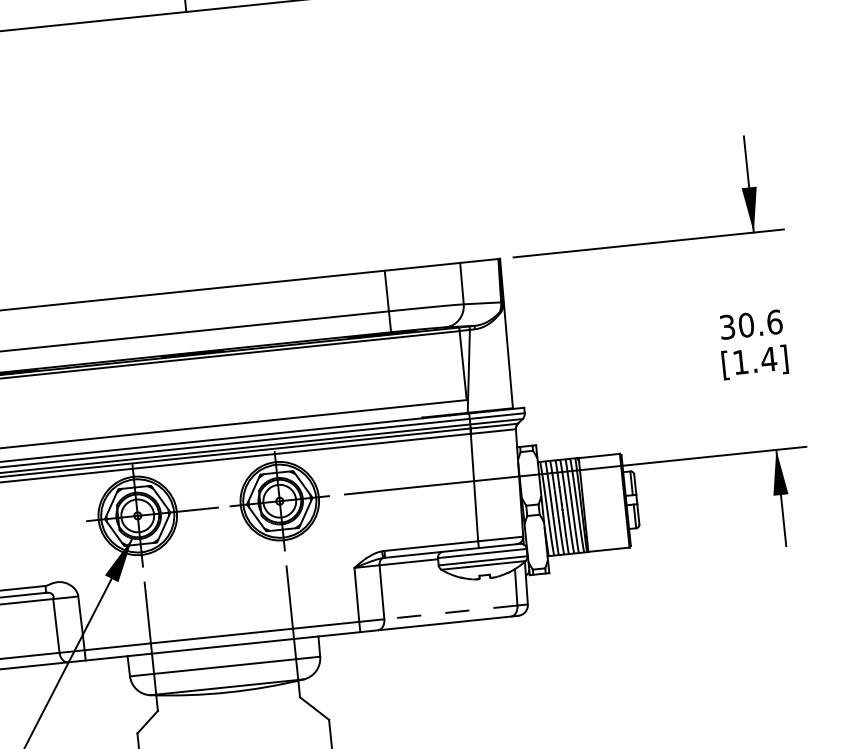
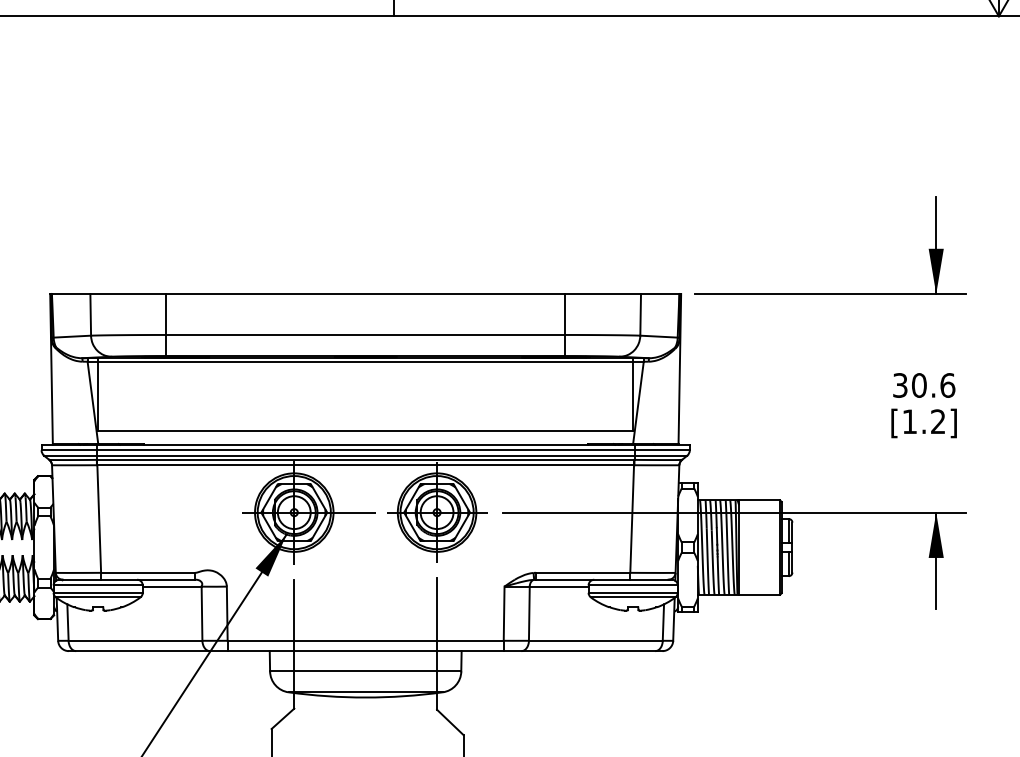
text: (769, 359) -> (938, 421), [1.4] -> [1.2]
line: (450, 612) -> (595, 640), dashed -> solid

